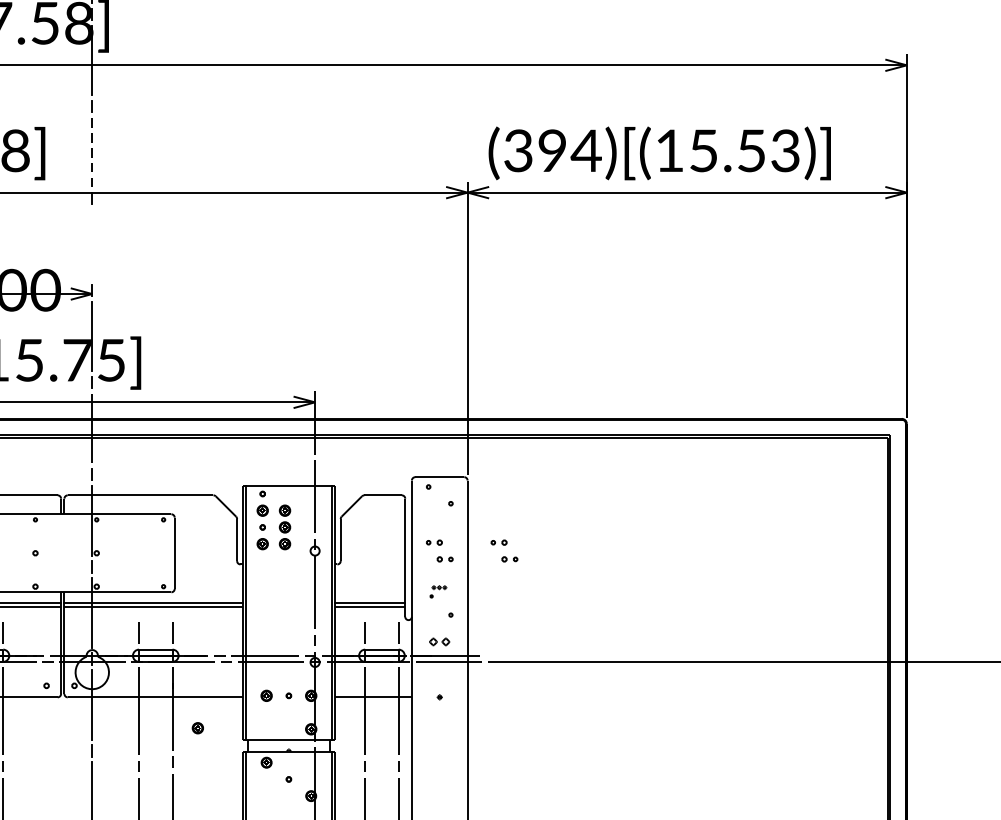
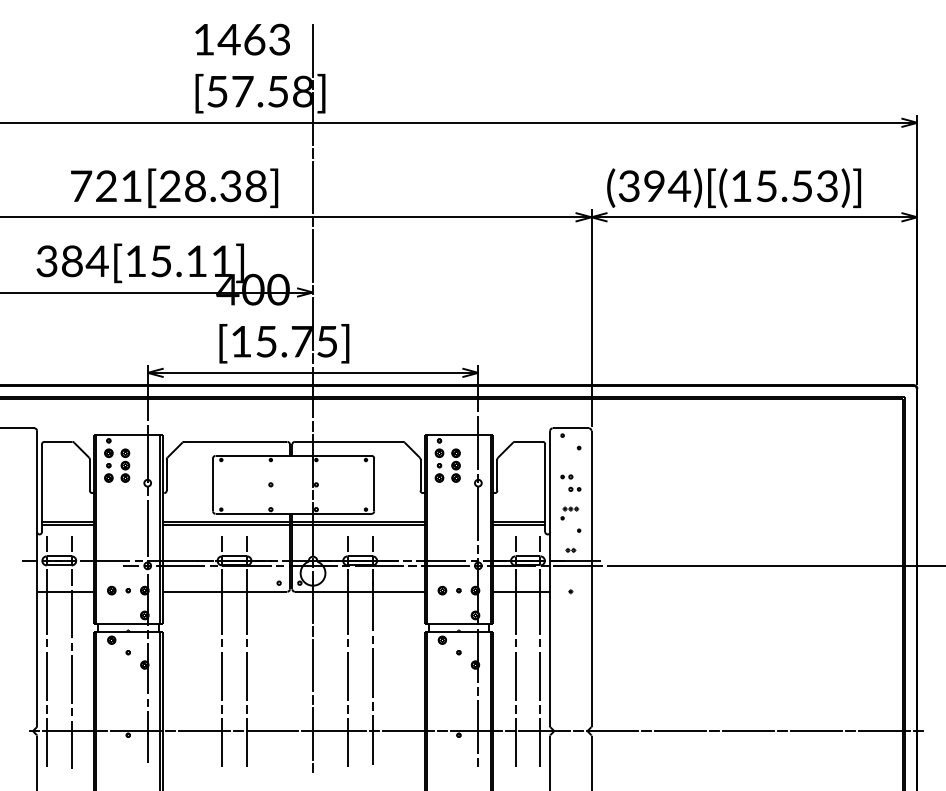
line: (92, 152) -> (313, 187), dashed -> solid
line: (92, 244) -> (313, 255), added
part: (503, 550) -> (618, 482), removed
part: (437, 591) -> (569, 513), size x1.43
part: (439, 640) -> (570, 549), size x0.62
part: (198, 728) -> (391, 614), removed

